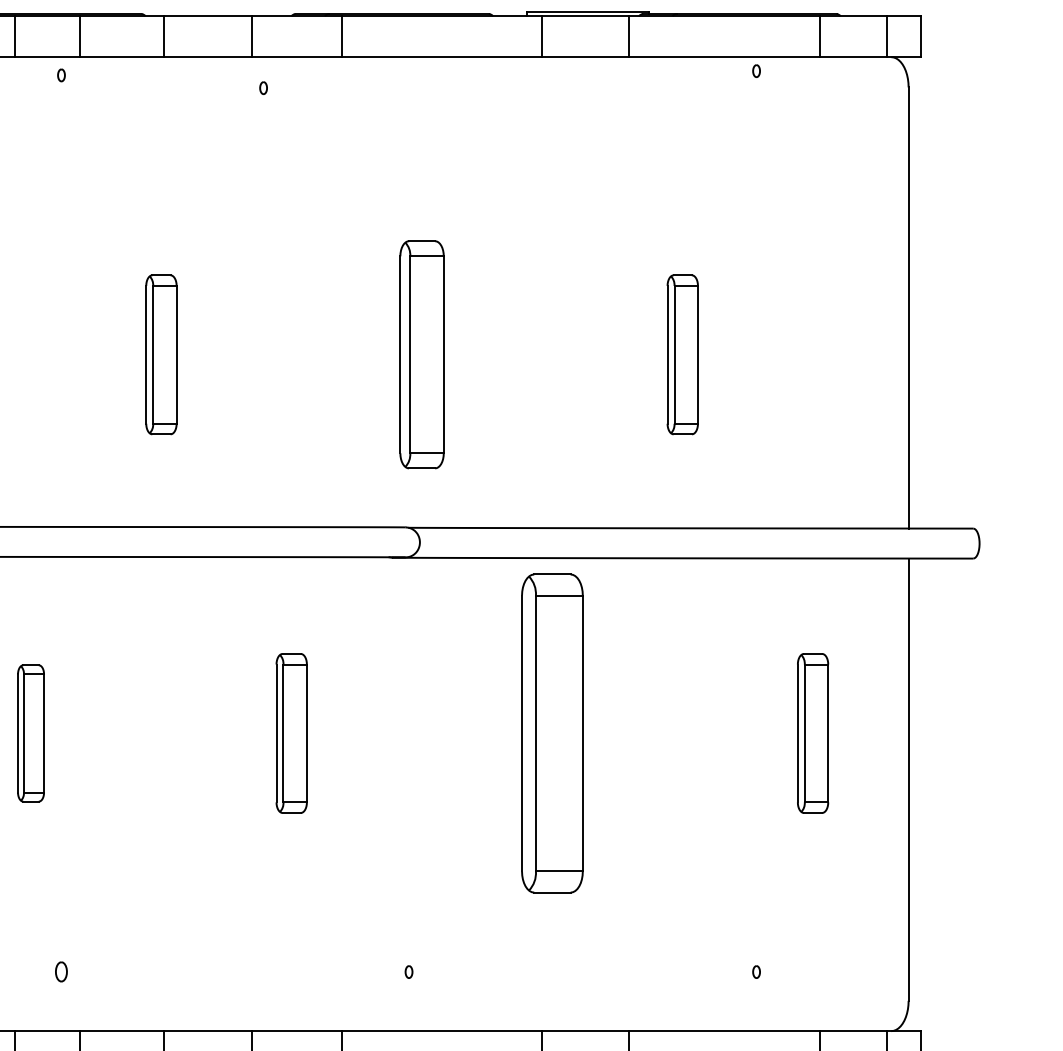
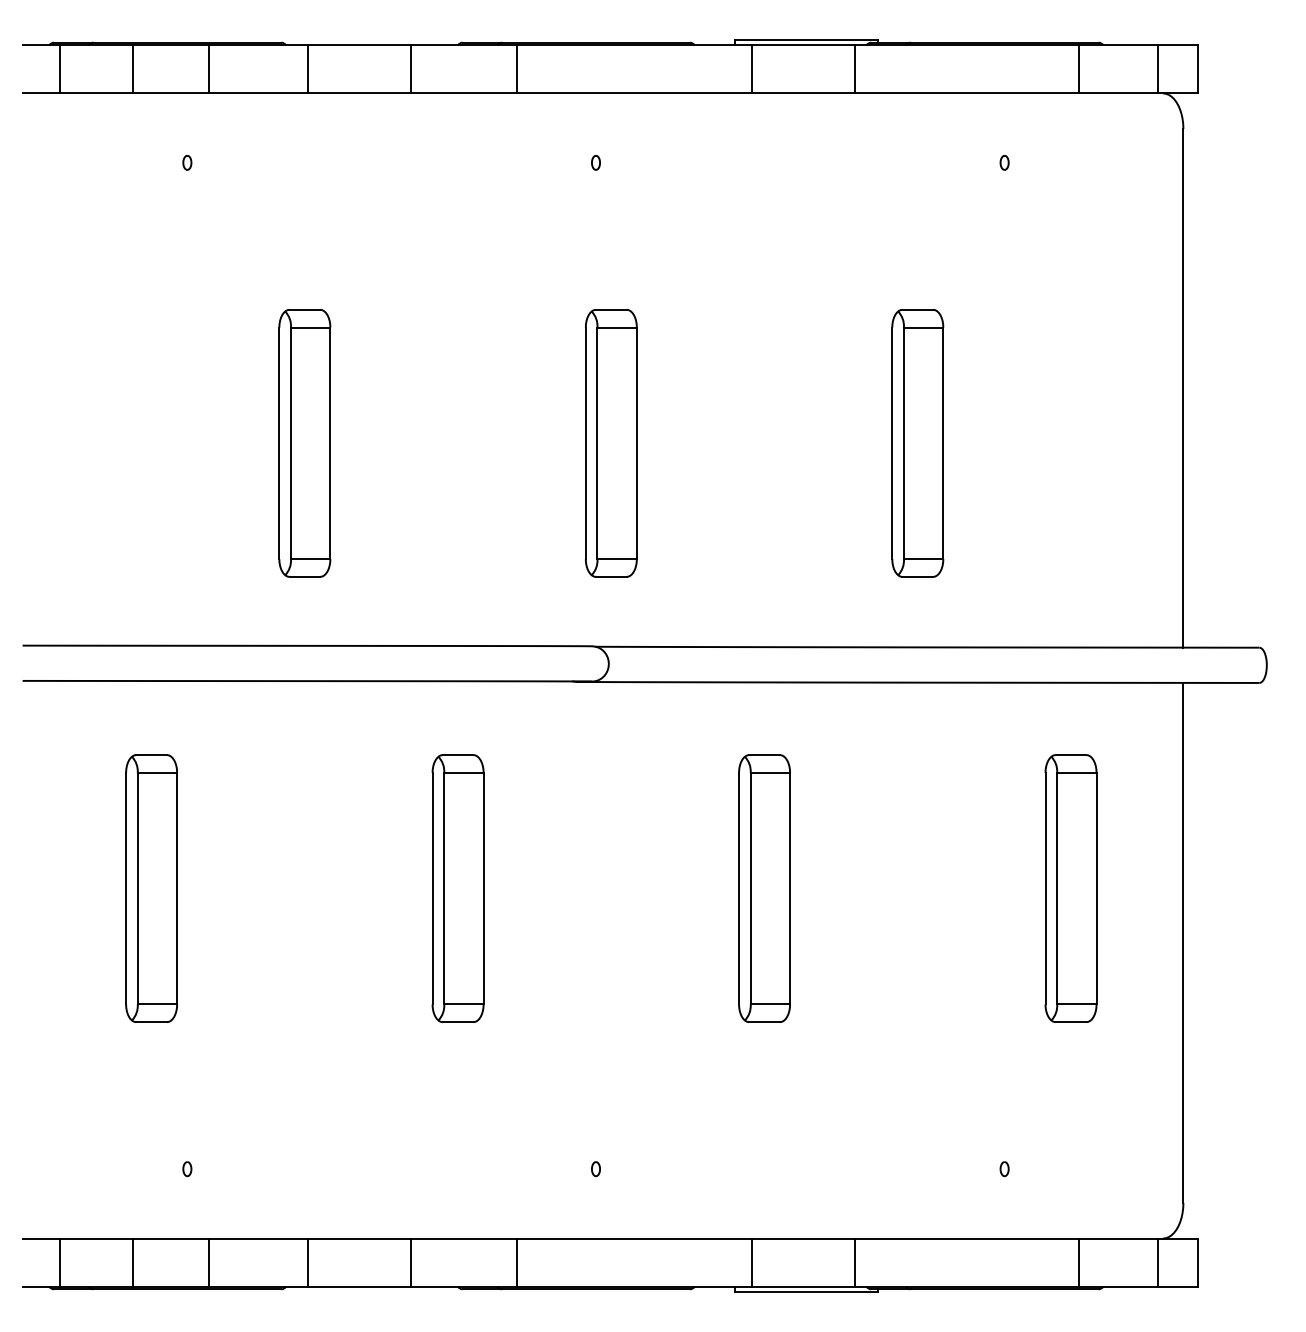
part: (756, 70) -> (1004, 162), moved
part: (61, 75) -> (187, 162), moved
part: (263, 87) -> (595, 162), moved
part: (161, 354) -> (304, 443), size x1.43
part: (682, 354) -> (917, 443), size x1.43
part: (30, 733) -> (151, 888), size x1.67
part: (291, 733) -> (457, 888), size x1.43
part: (552, 733) -> (764, 888), size x0.71
part: (812, 733) -> (1070, 888), size x1.43
part: (61, 972) -> (187, 1169), size x0.62

